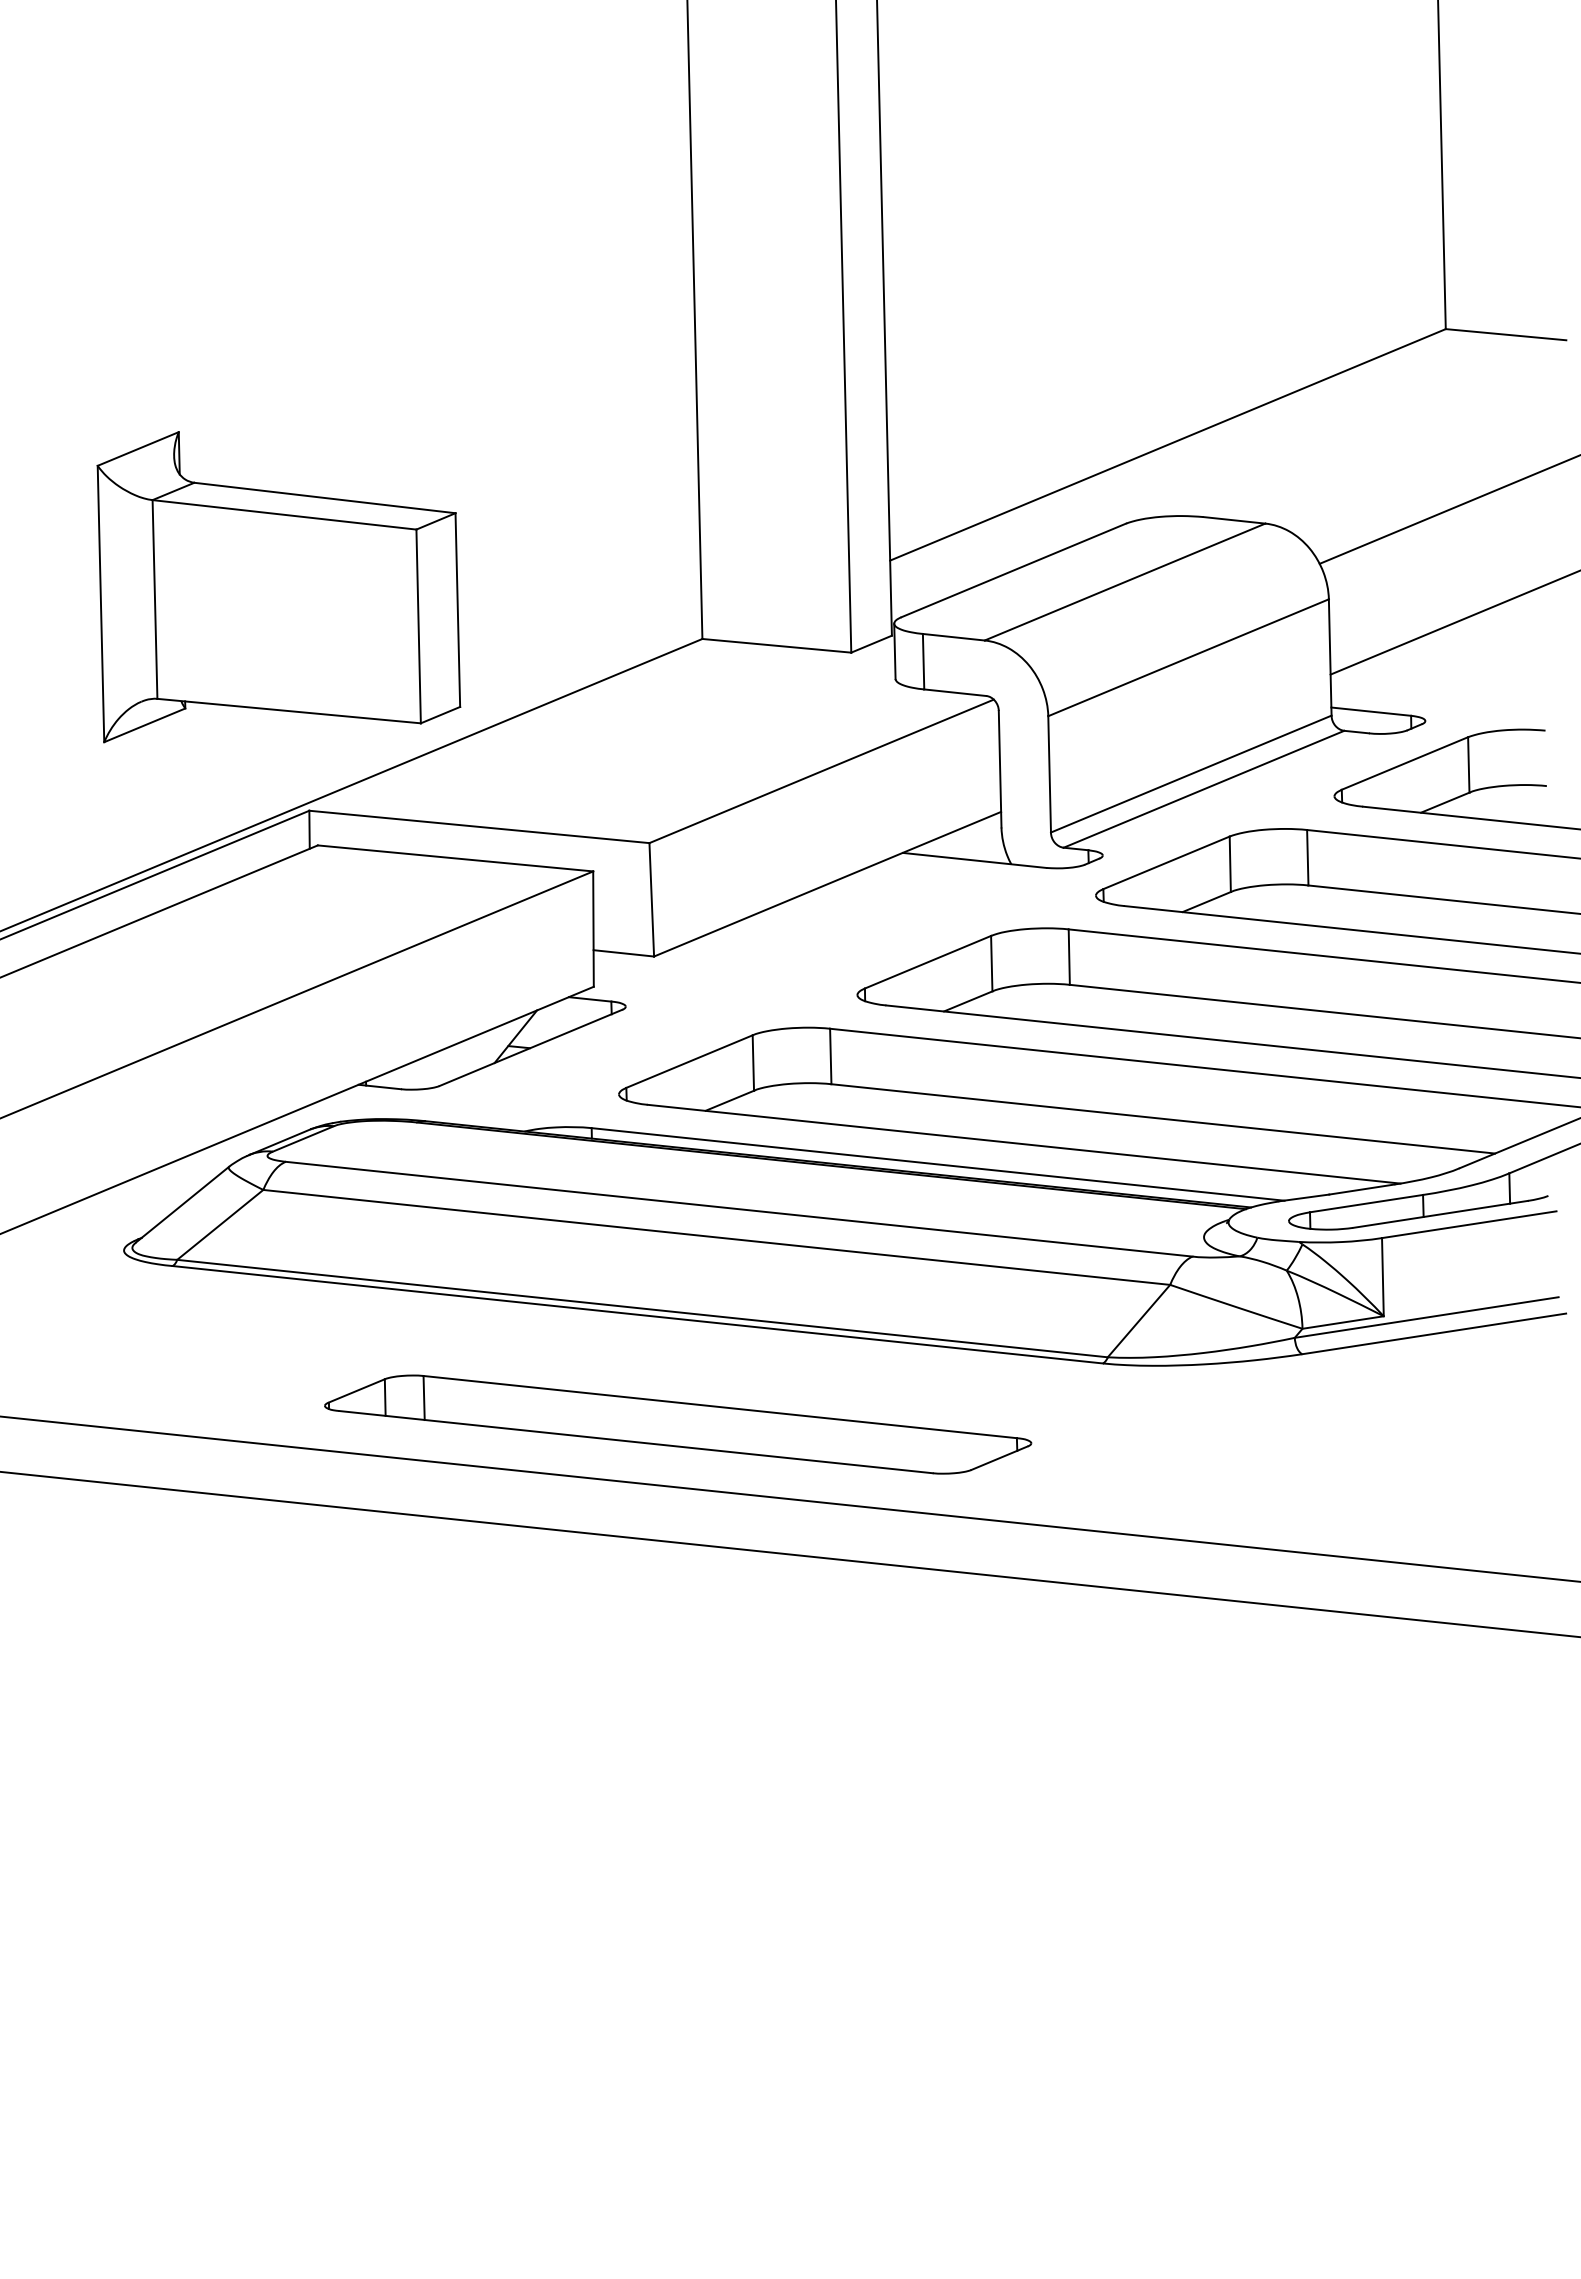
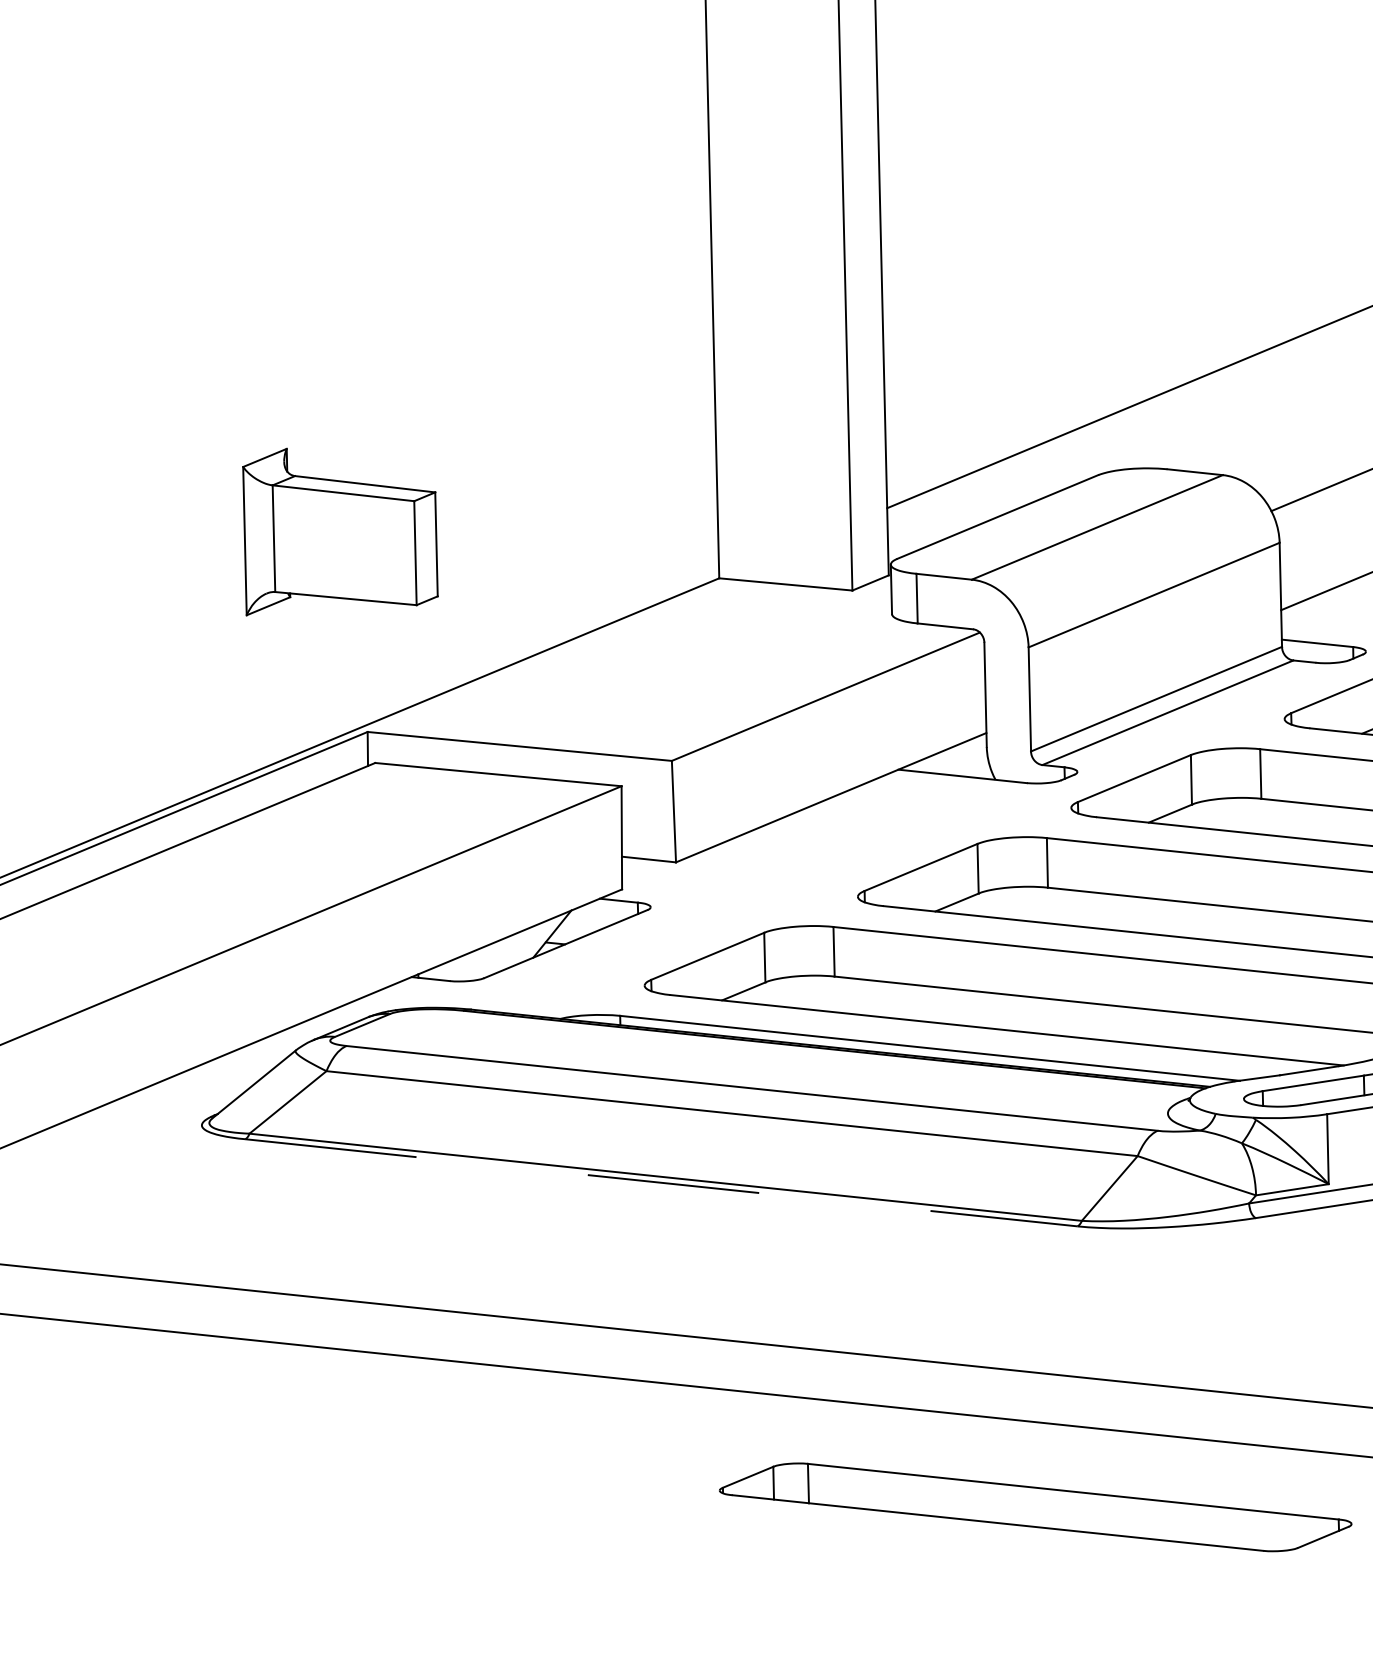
part: (278, 587) -> (340, 532), size x0.6
line: (637, 1314) -> (661, 1182), solid -> dashed
part: (678, 1424) -> (1035, 1507), moved

